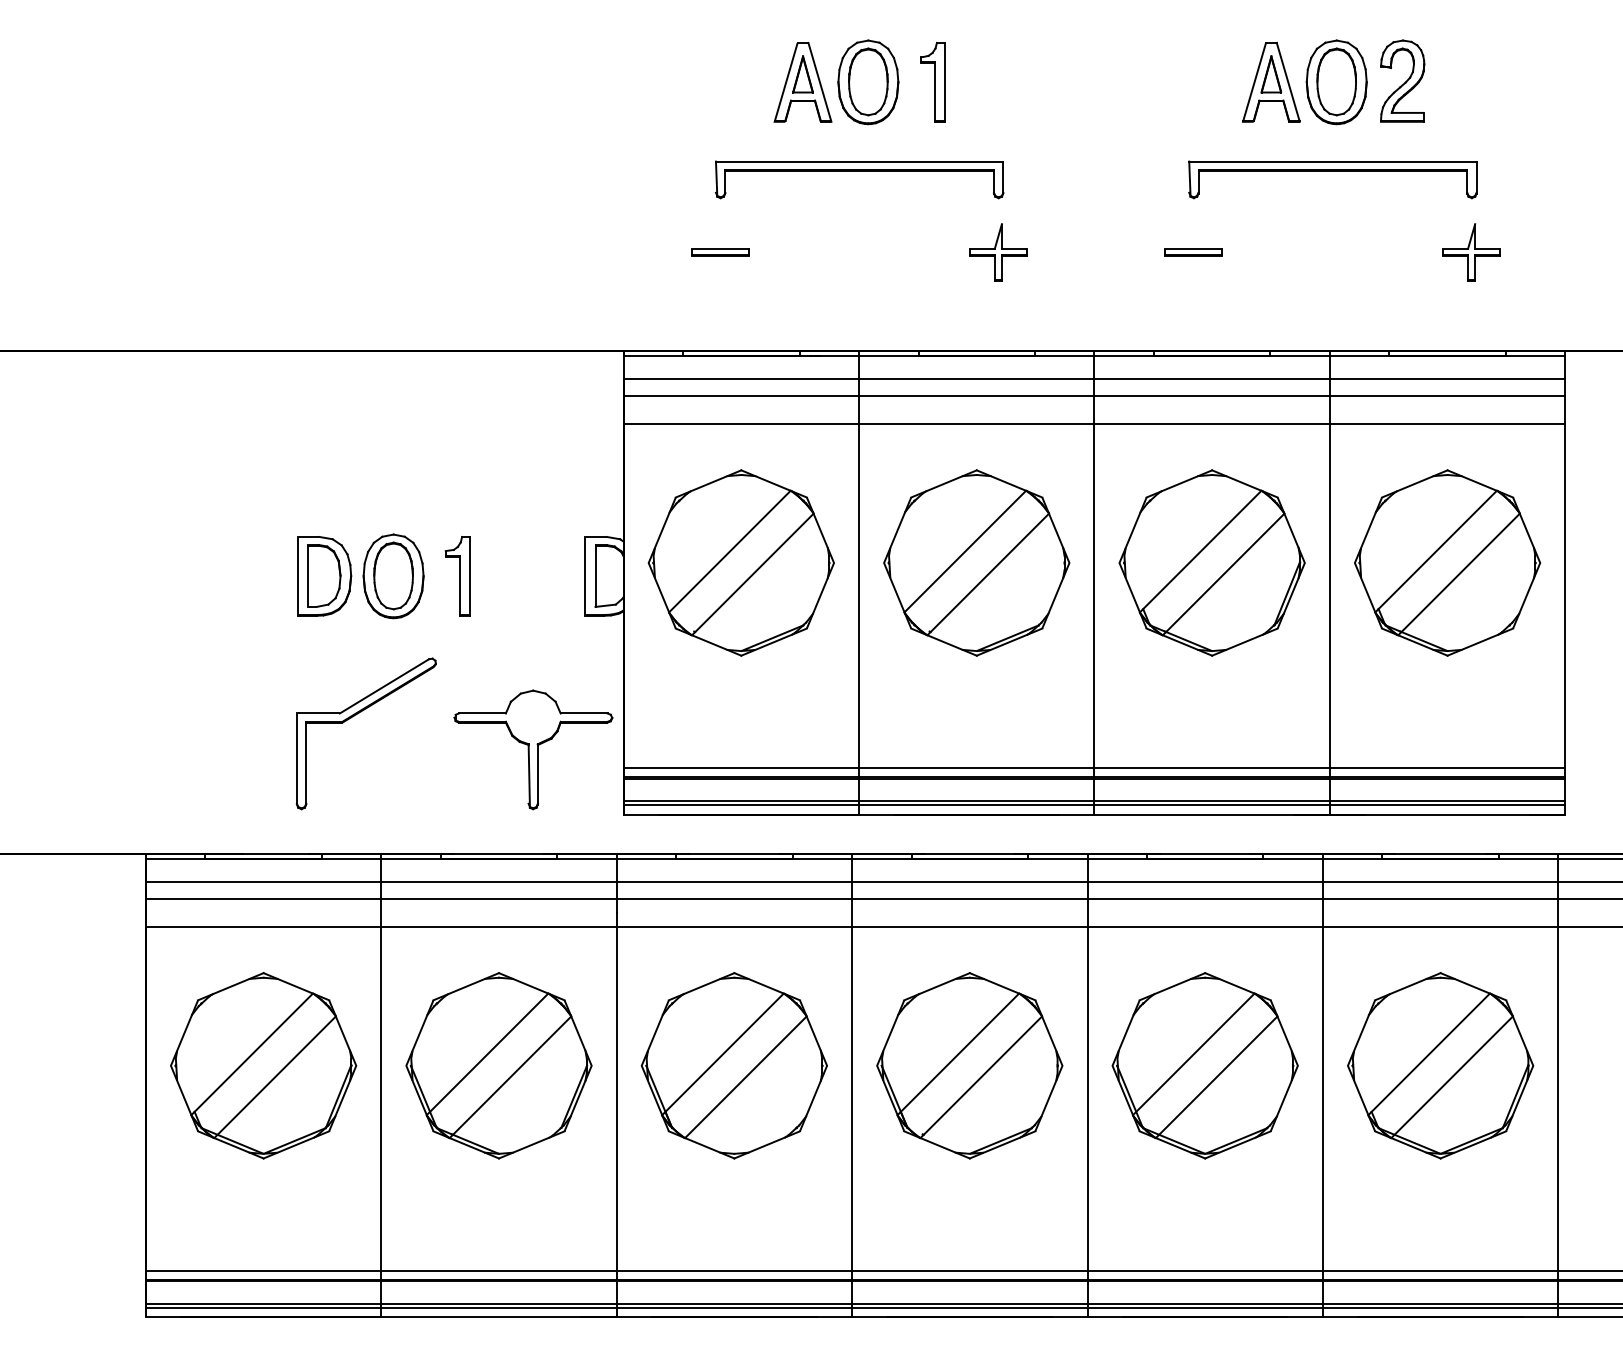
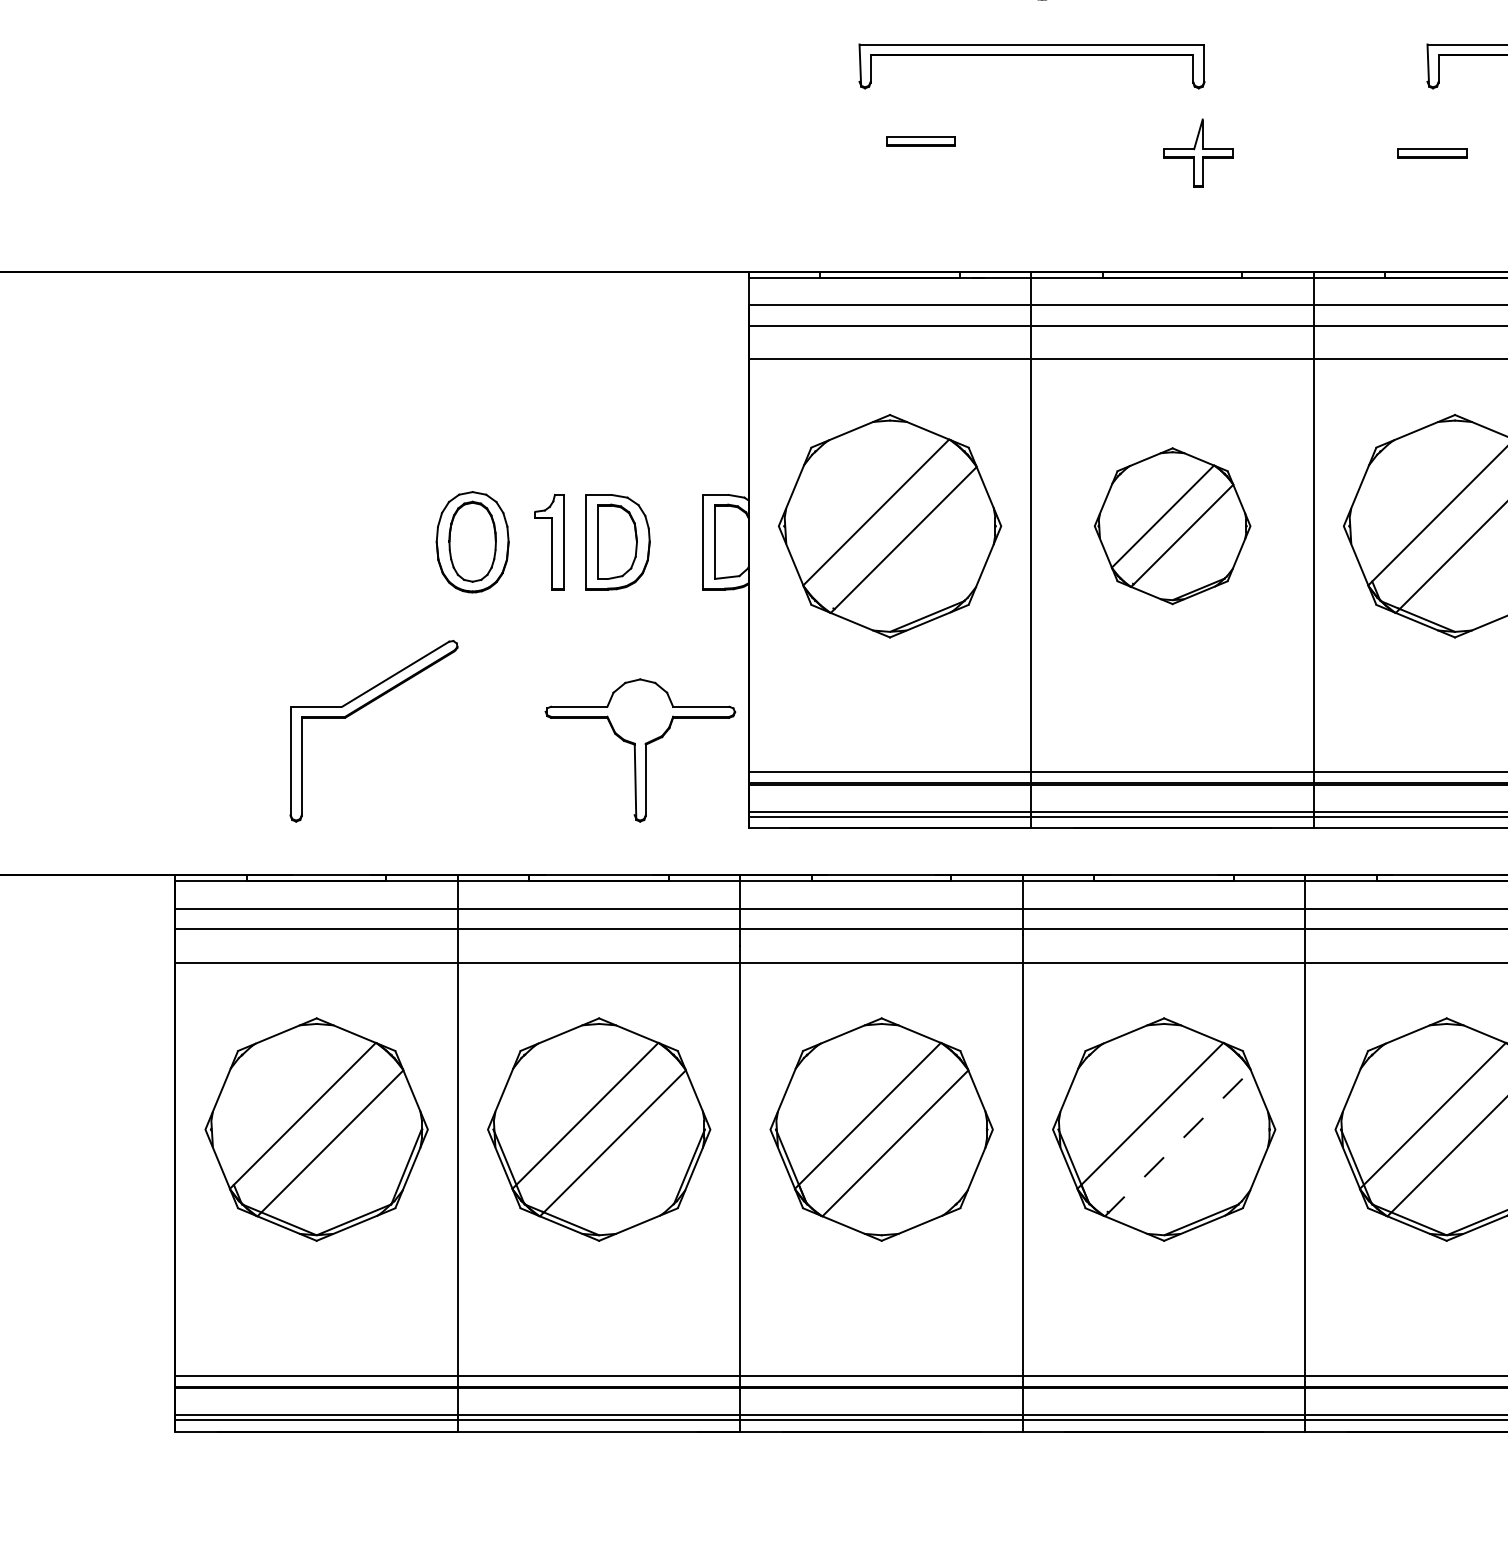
part: (720, 252) -> (921, 141), moved
part: (976, 562) -> (1172, 525), size x0.7
part: (324, 576) -> (617, 542), moved
part: (356, 715) -> (362, 709), moved
line: (981, 1077) -> (1178, 1143), solid -> dashed

